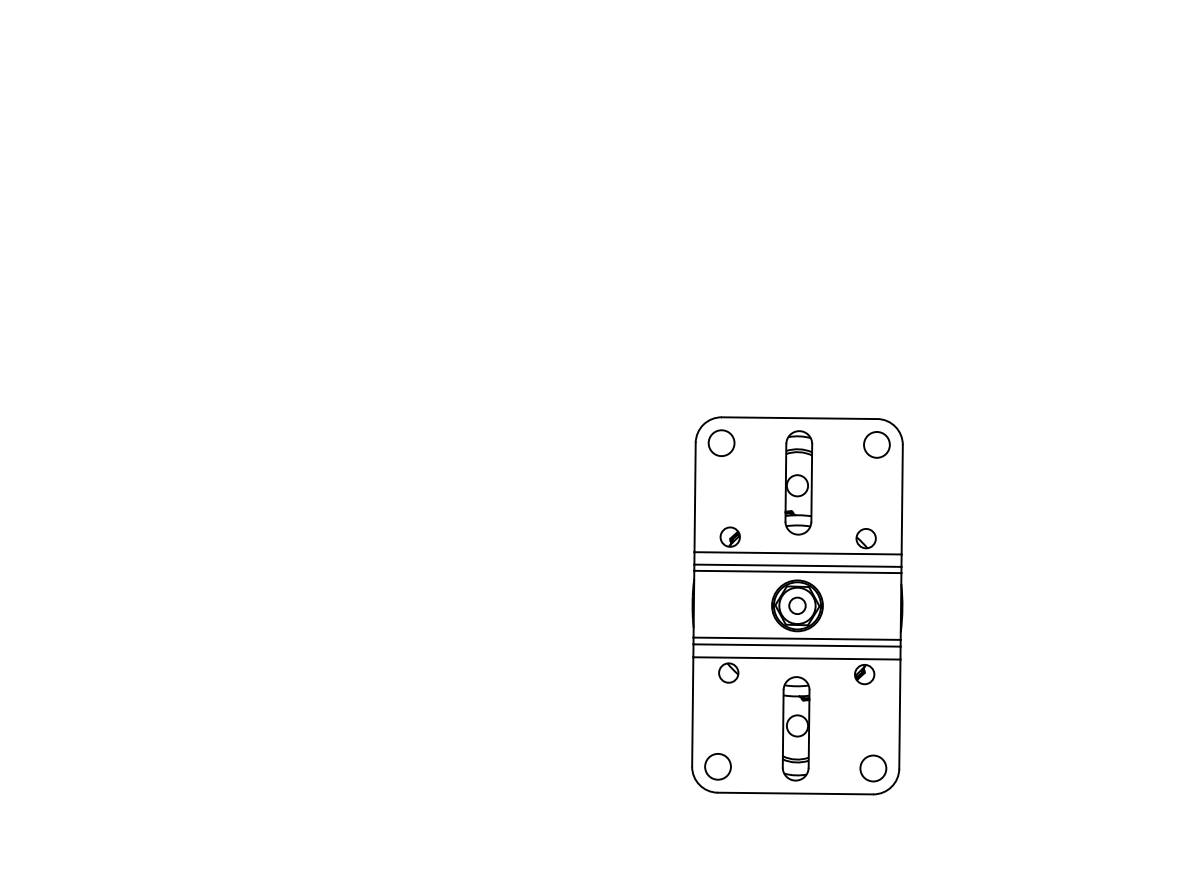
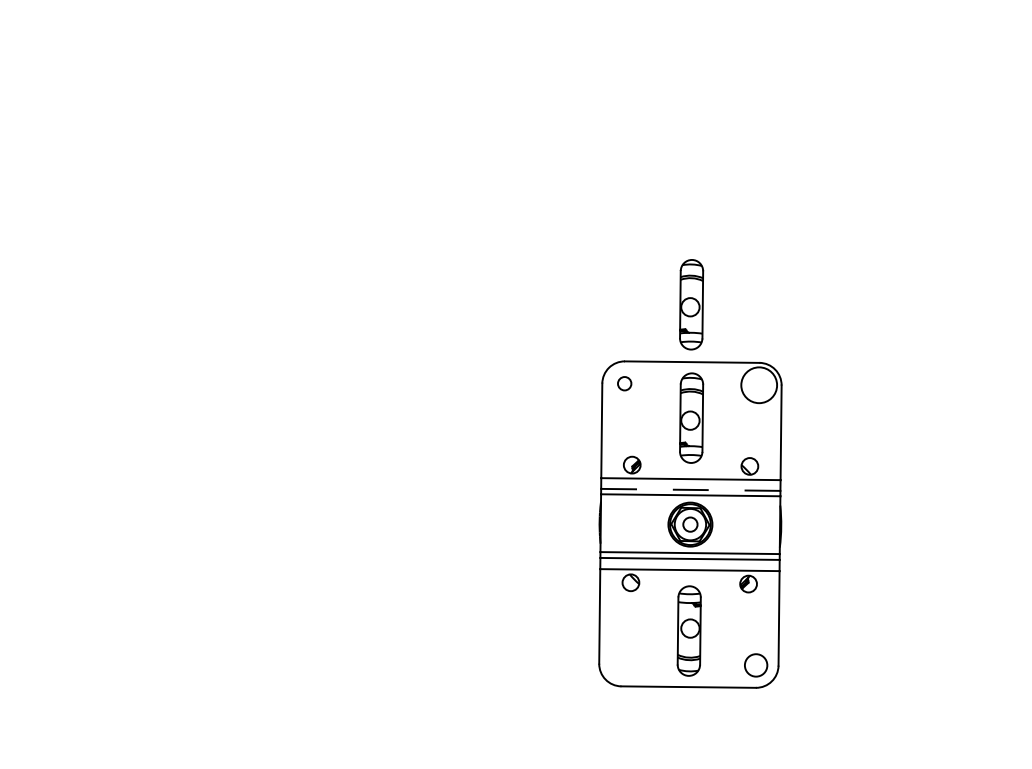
part: (798, 351) -> (691, 304), added
circle: (721, 442) -> (624, 383), size x0.6
circle: (876, 444) -> (758, 384), size x1.6
line: (797, 565) -> (690, 489), solid -> dashed
circle: (717, 766) -> (621, 663), removed

